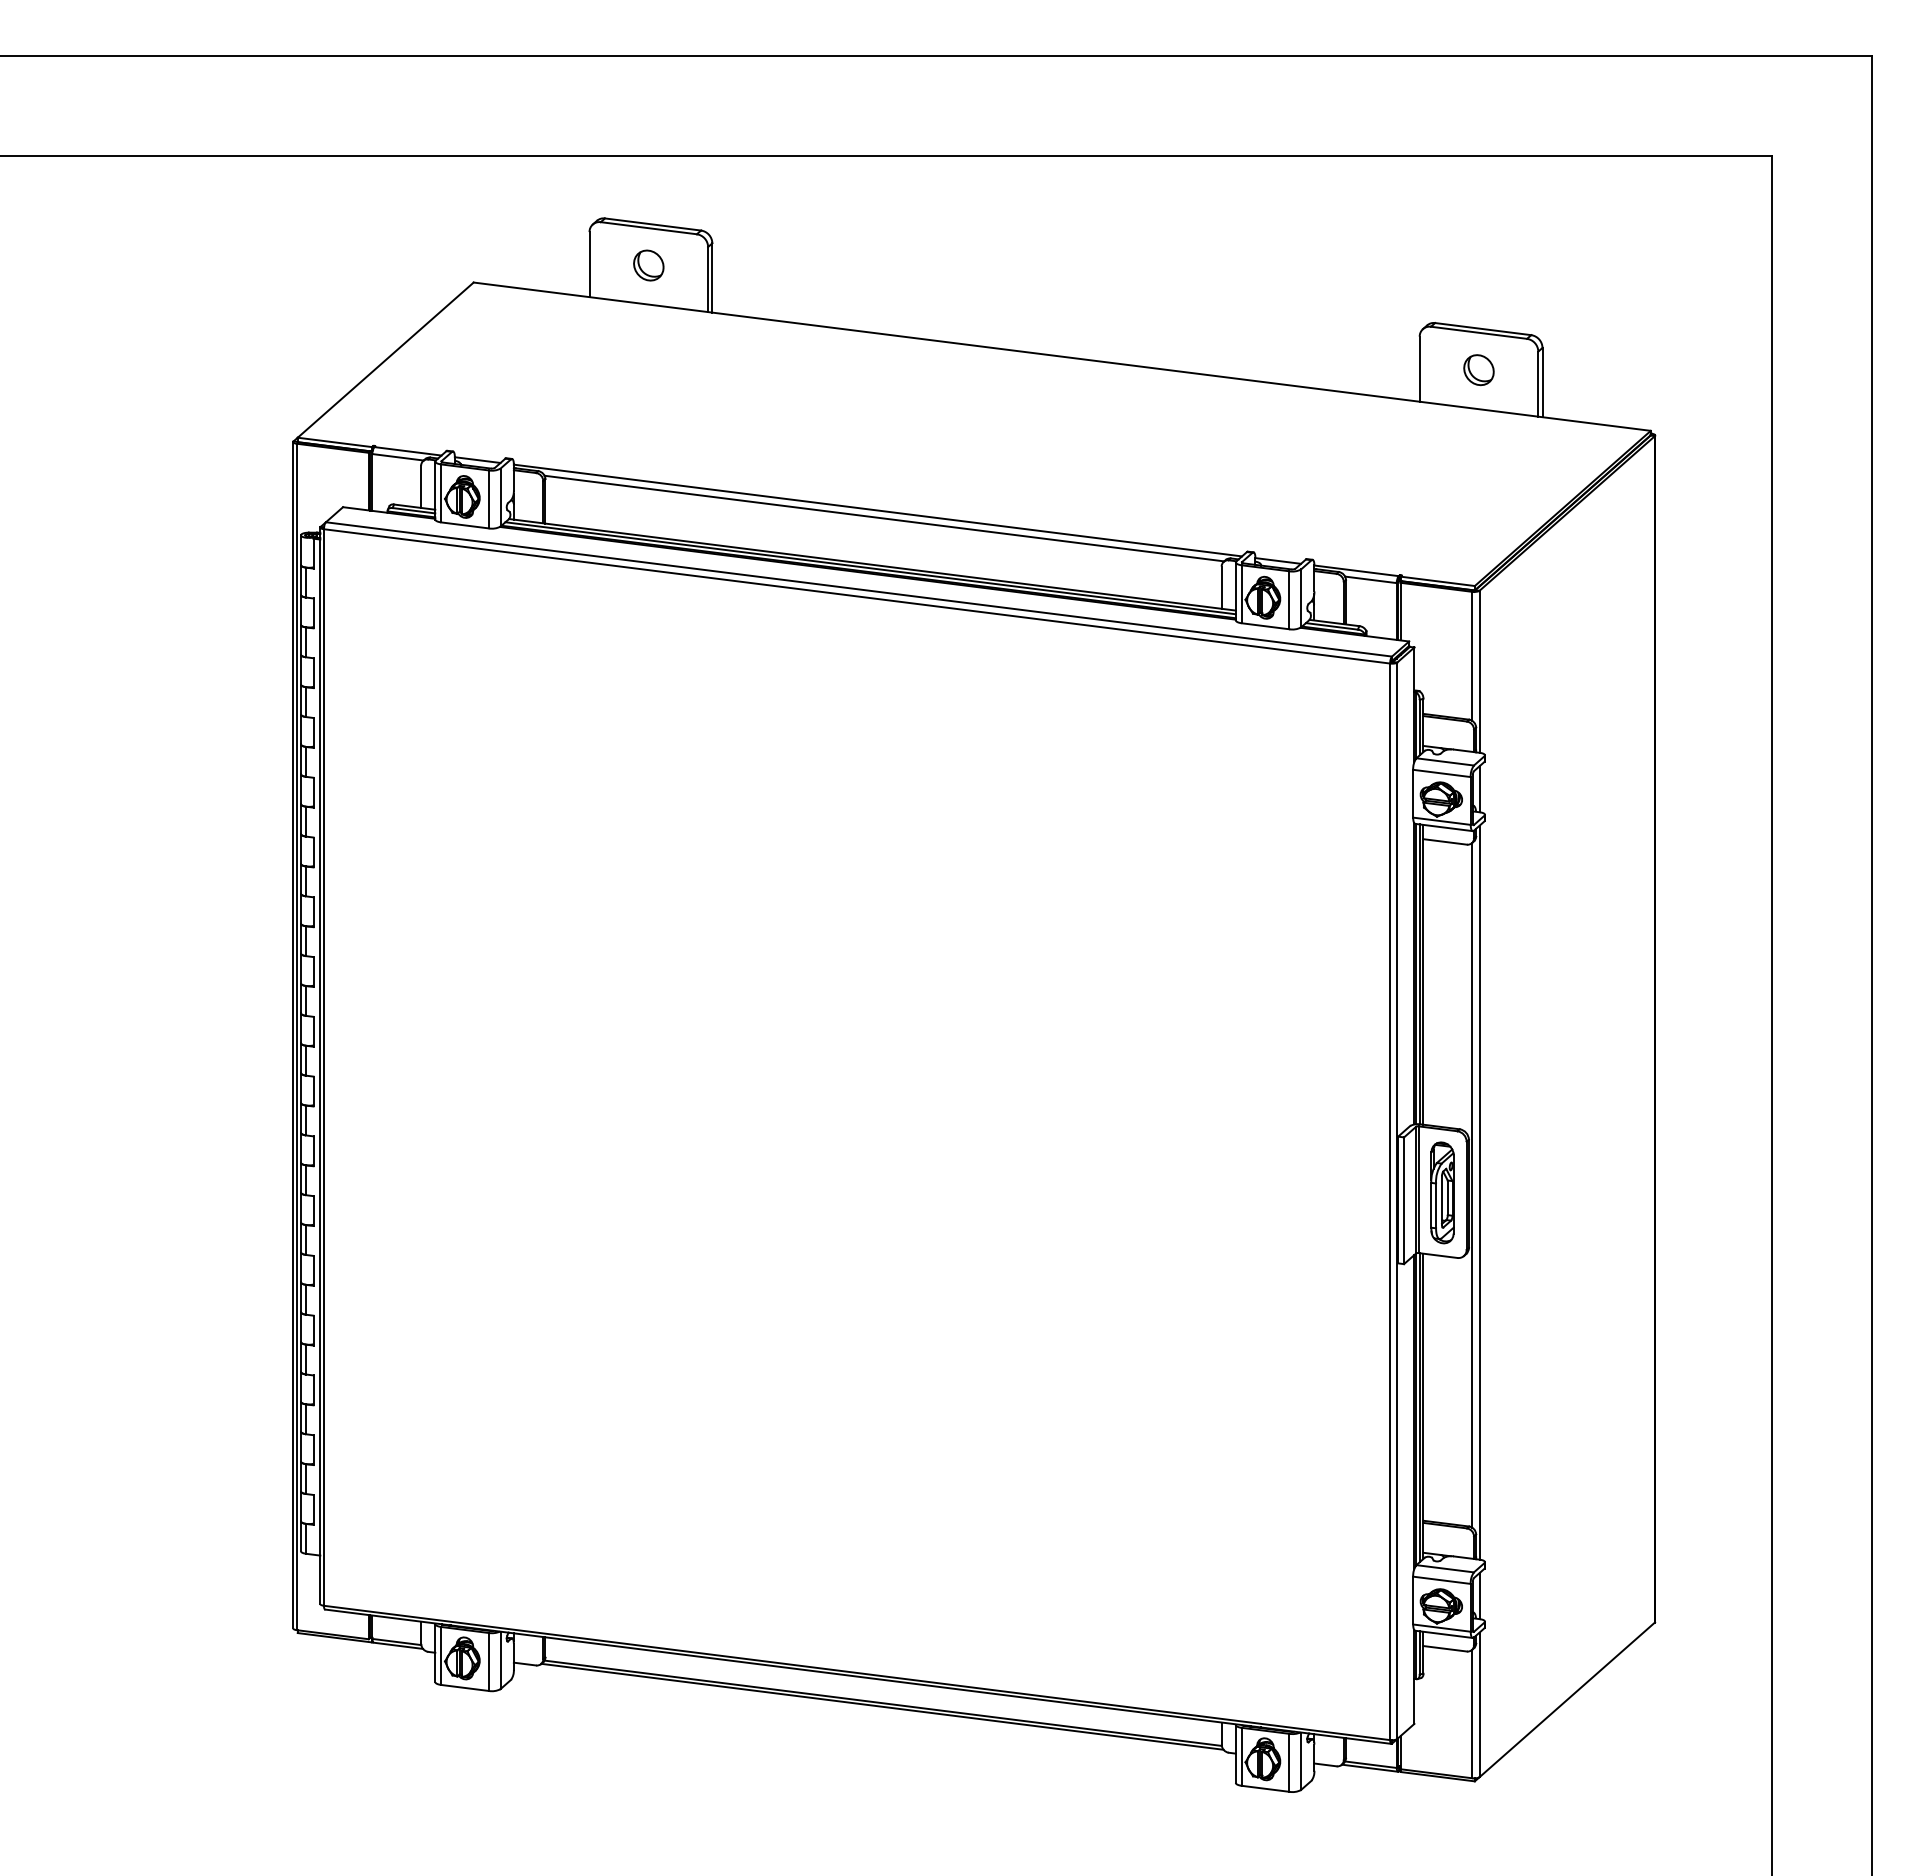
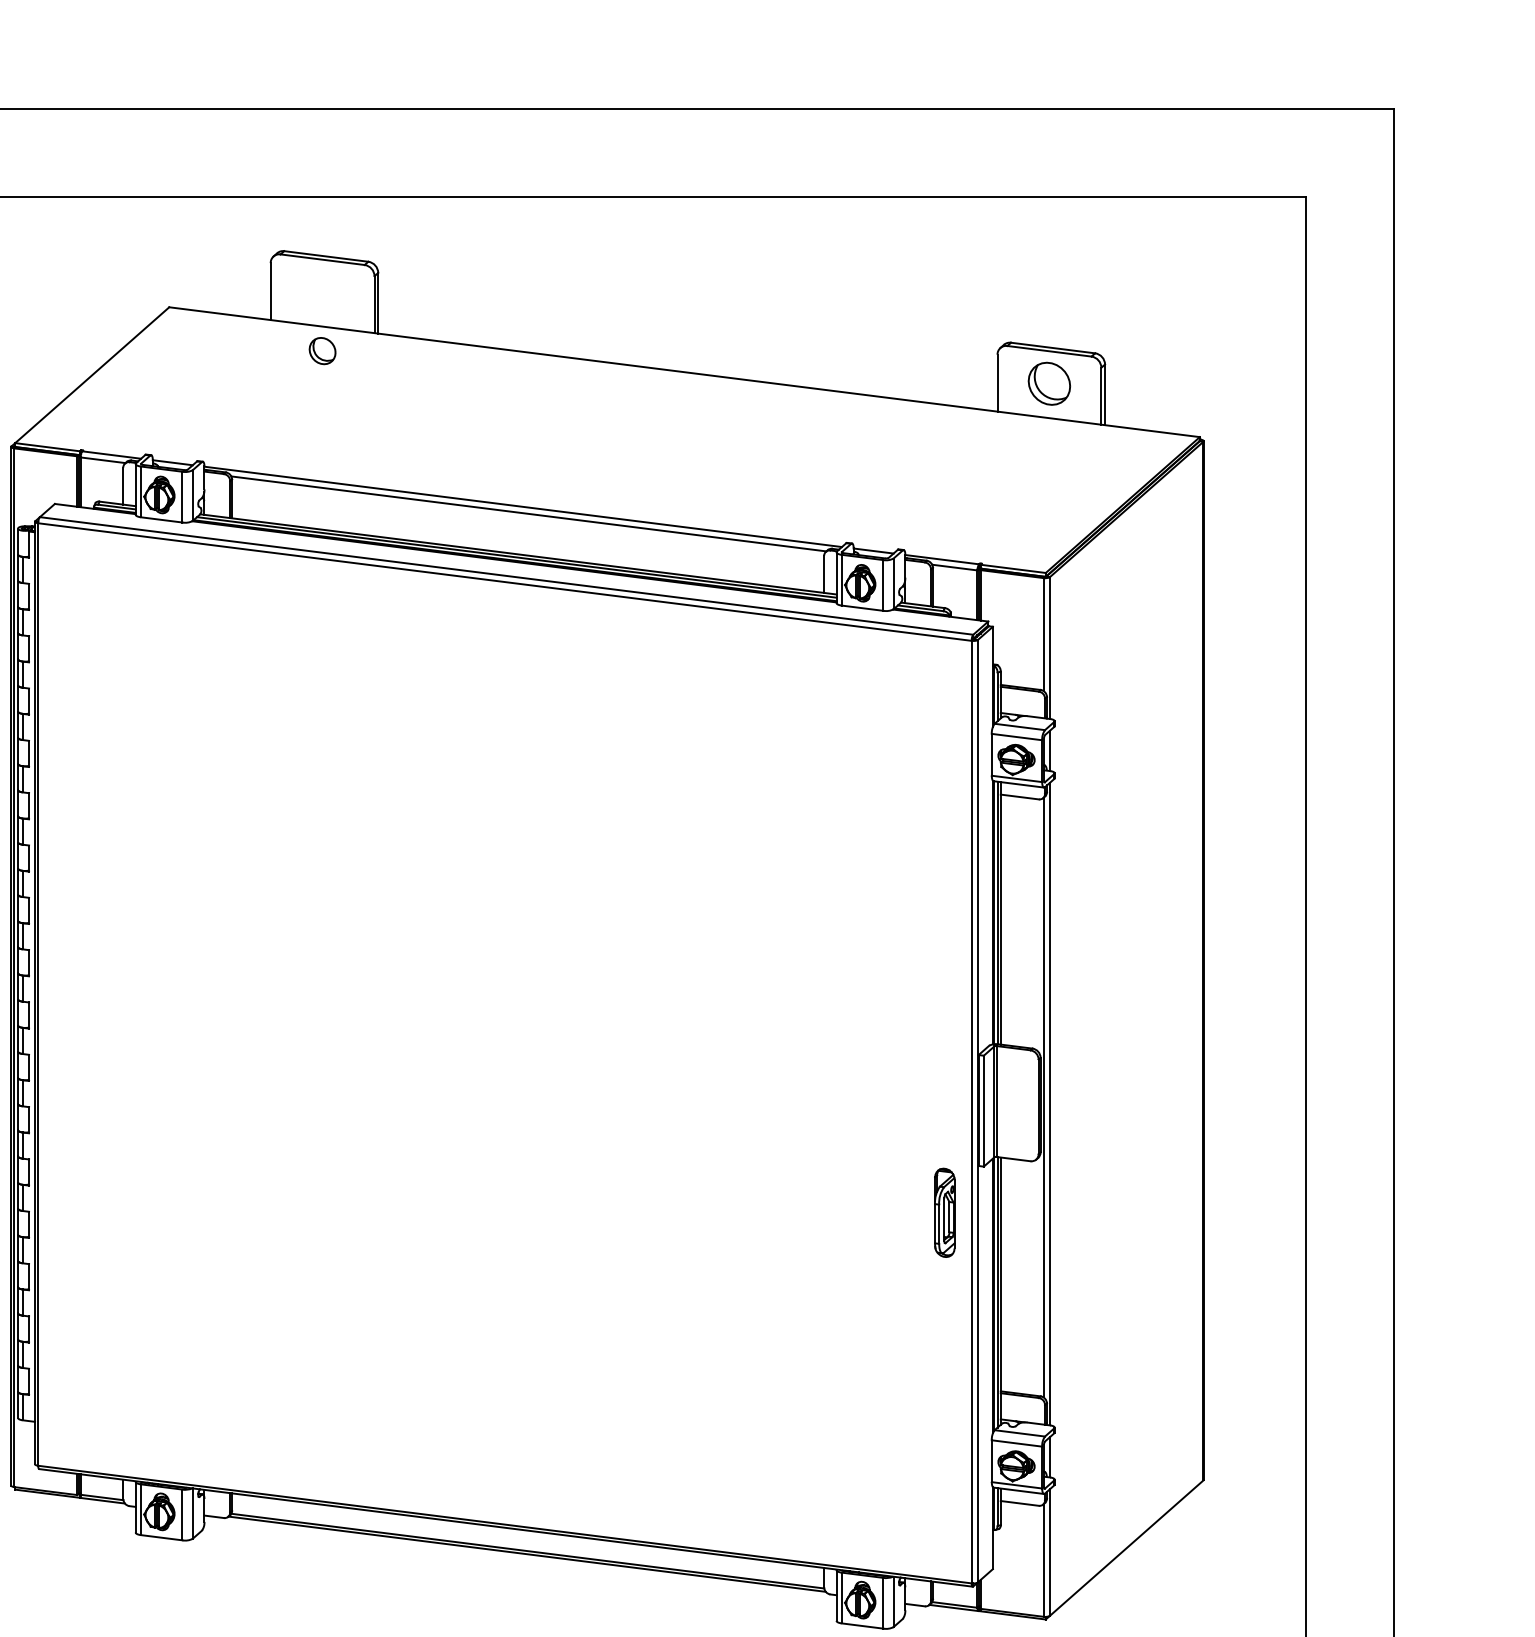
part: (648, 265) -> (322, 351), moved
part: (1478, 370) -> (1048, 384), size x1.6
part: (1442, 1192) -> (944, 1212), moved

